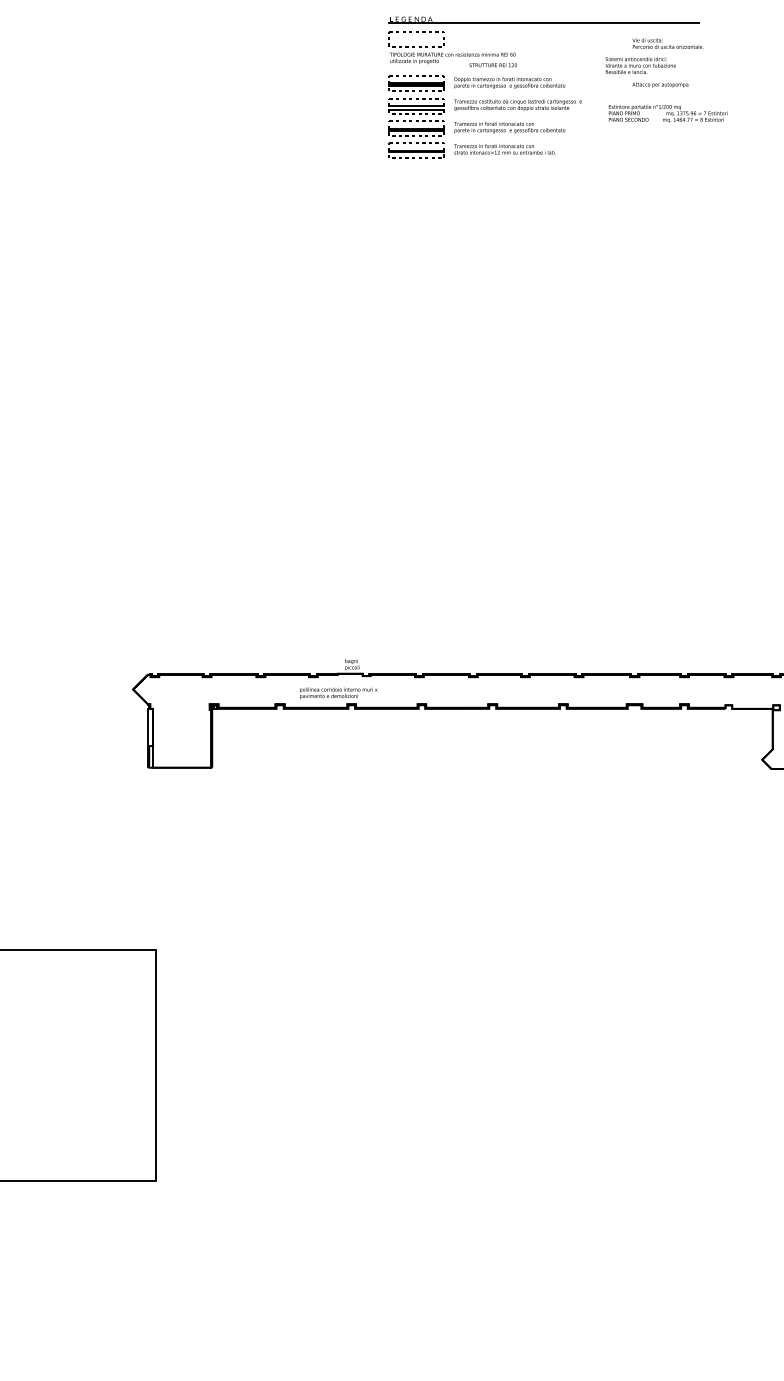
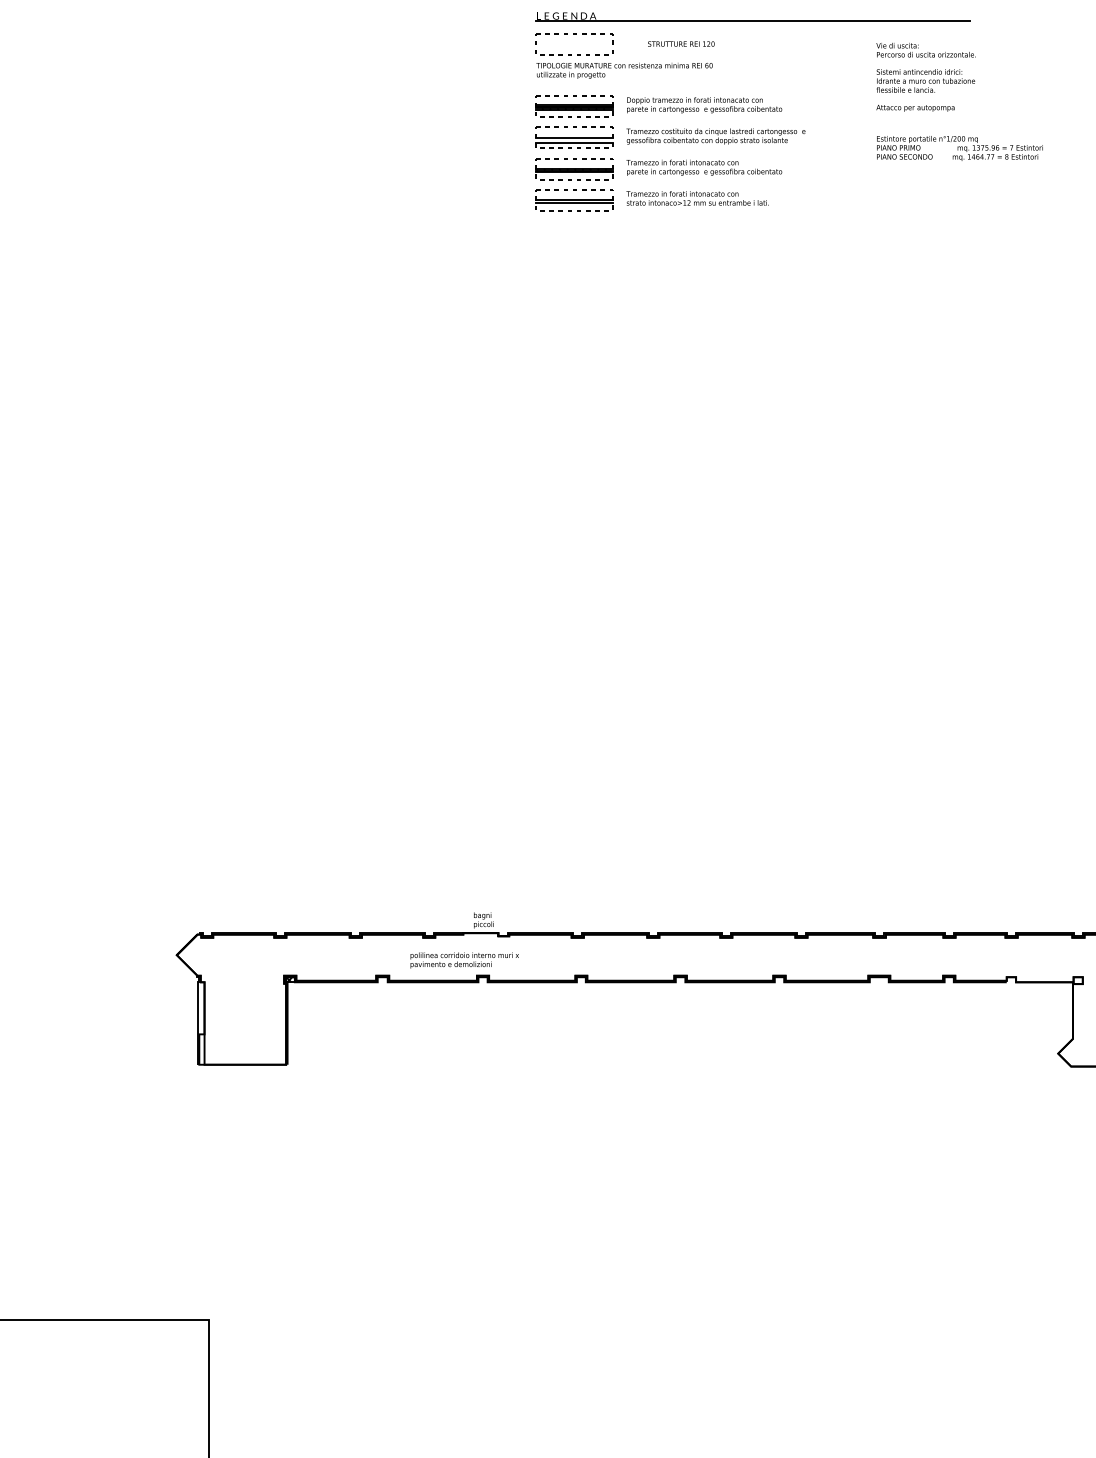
text: (492, 65) -> (680, 44), moved
text: (640, 65) -> (925, 80), moved
text: (667, 113) -> (959, 148), moved

